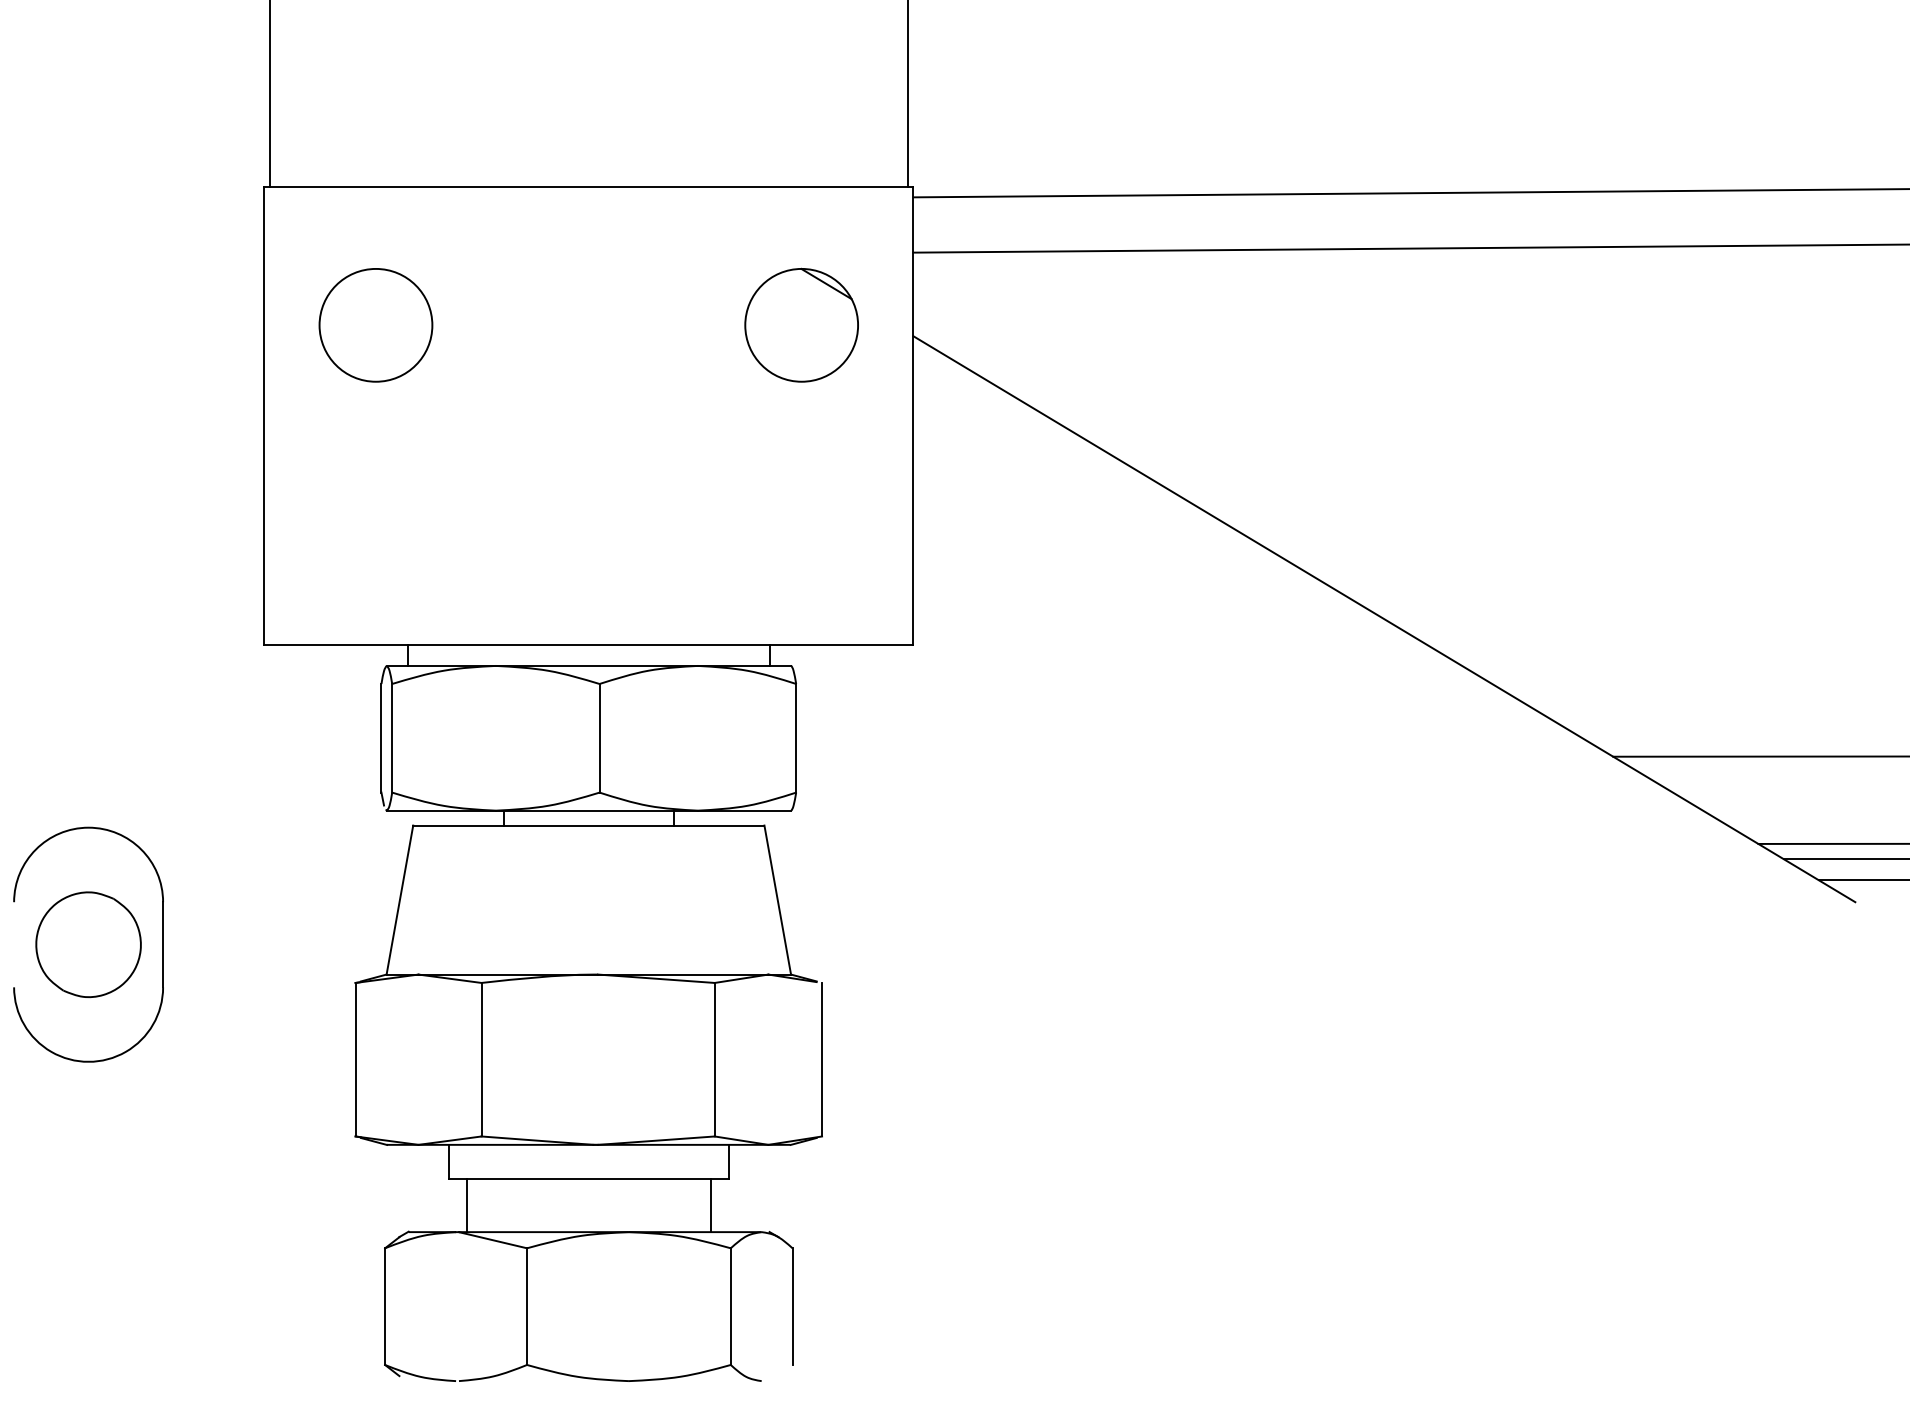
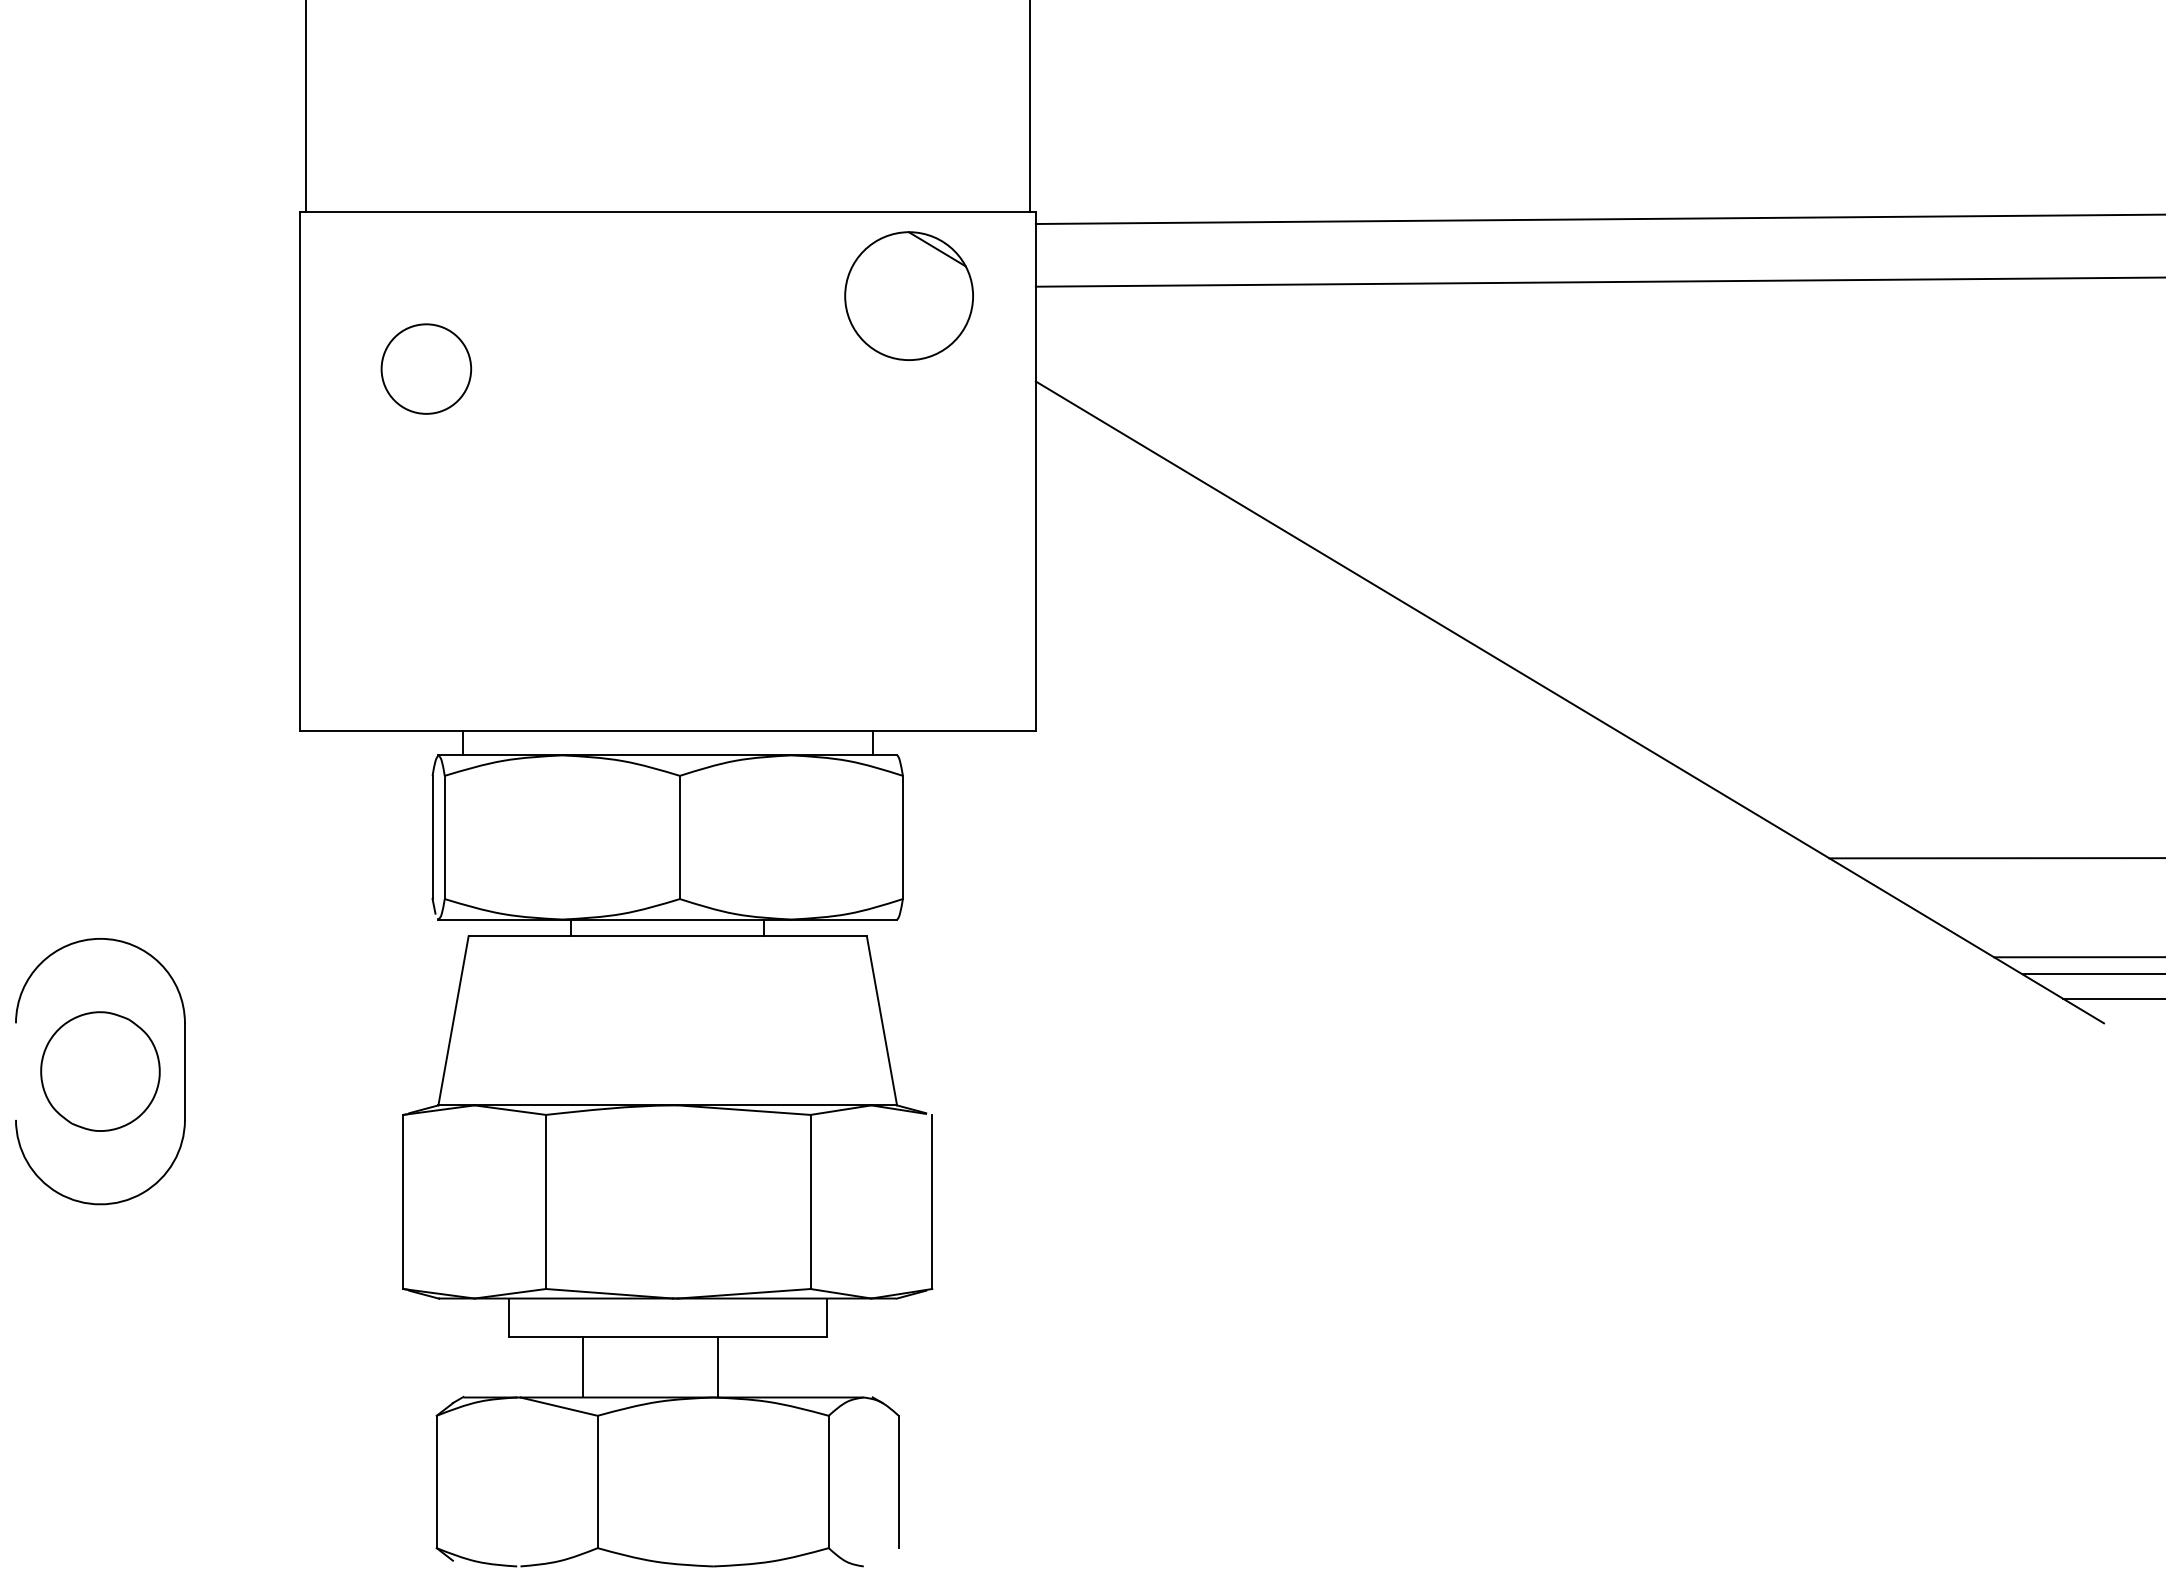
circle: (376, 324) -> (426, 368), size x0.7
part: (801, 324) -> (908, 295), moved
line: (466, 1205) -> (582, 1367), moved
line: (710, 1205) -> (717, 1367), moved

